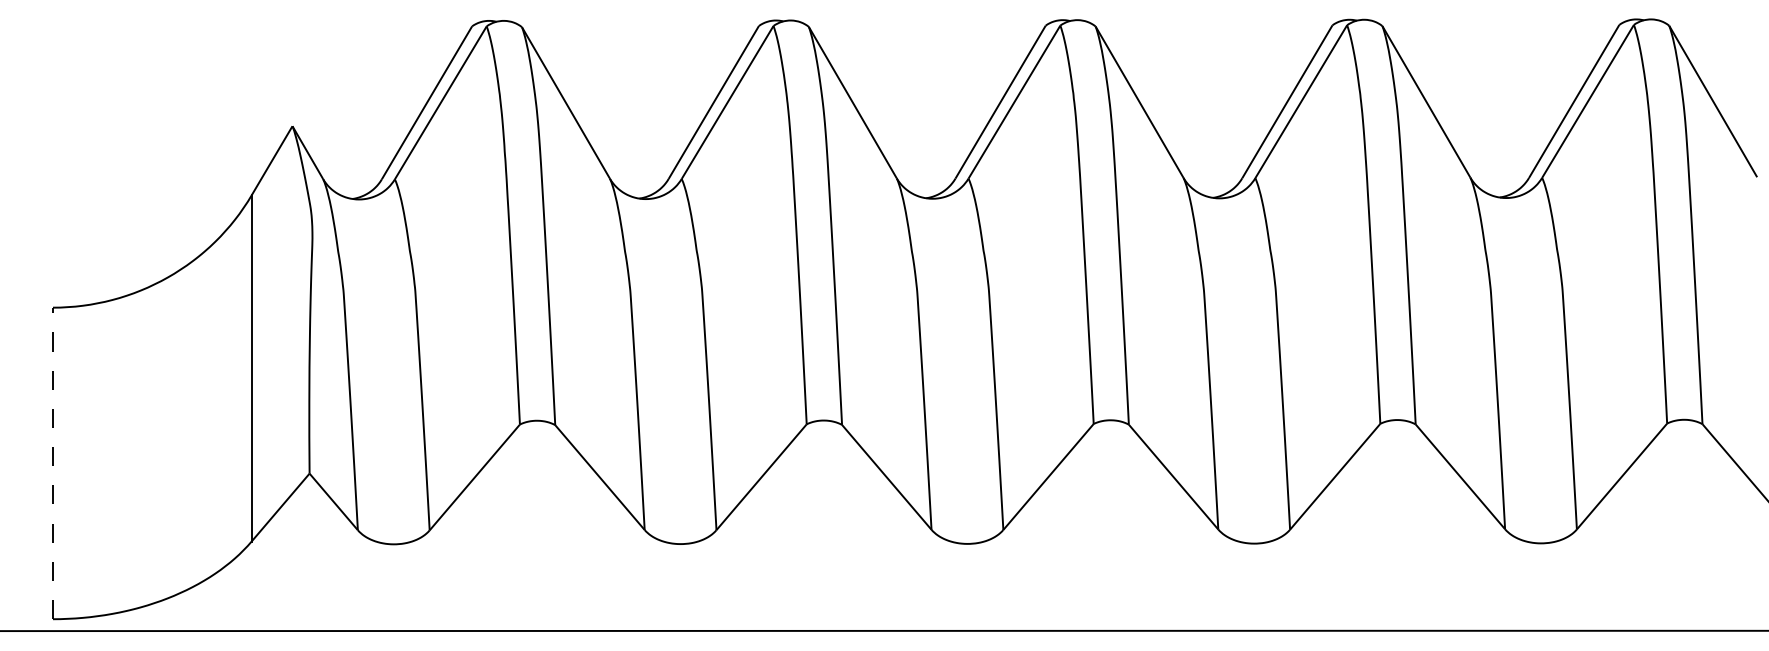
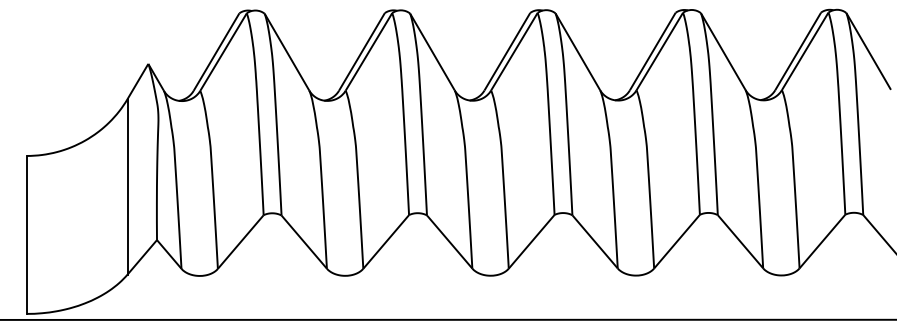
line: (52, 462) -> (26, 234), dashed -> solid

